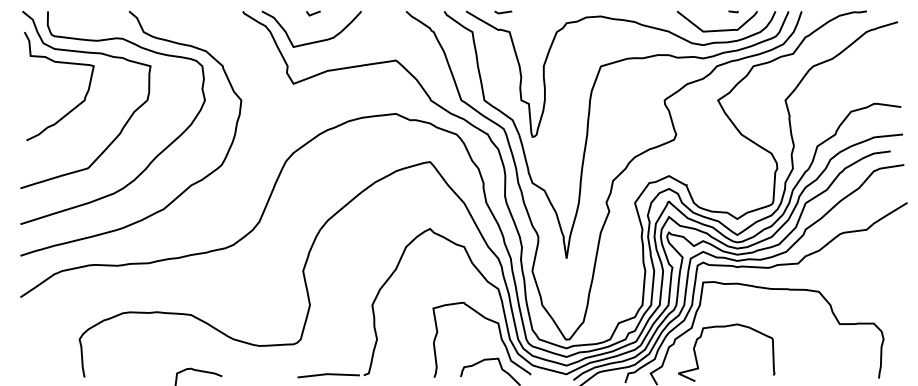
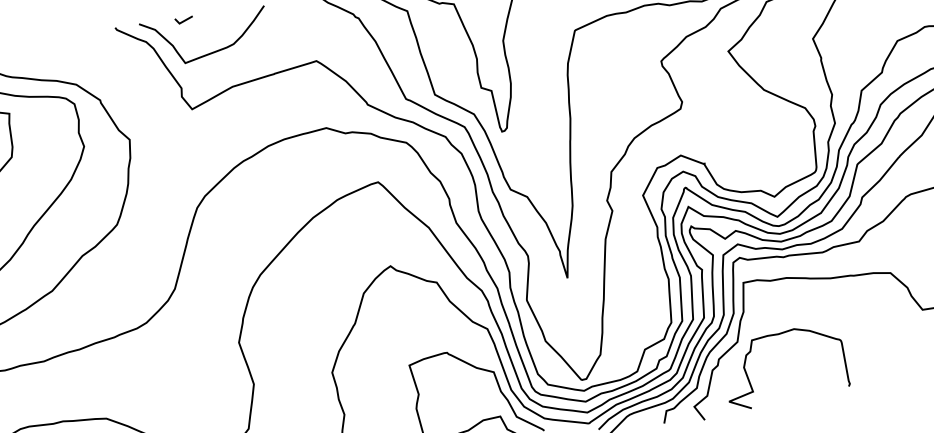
line: (313, 13) -> (184, 20), moved

